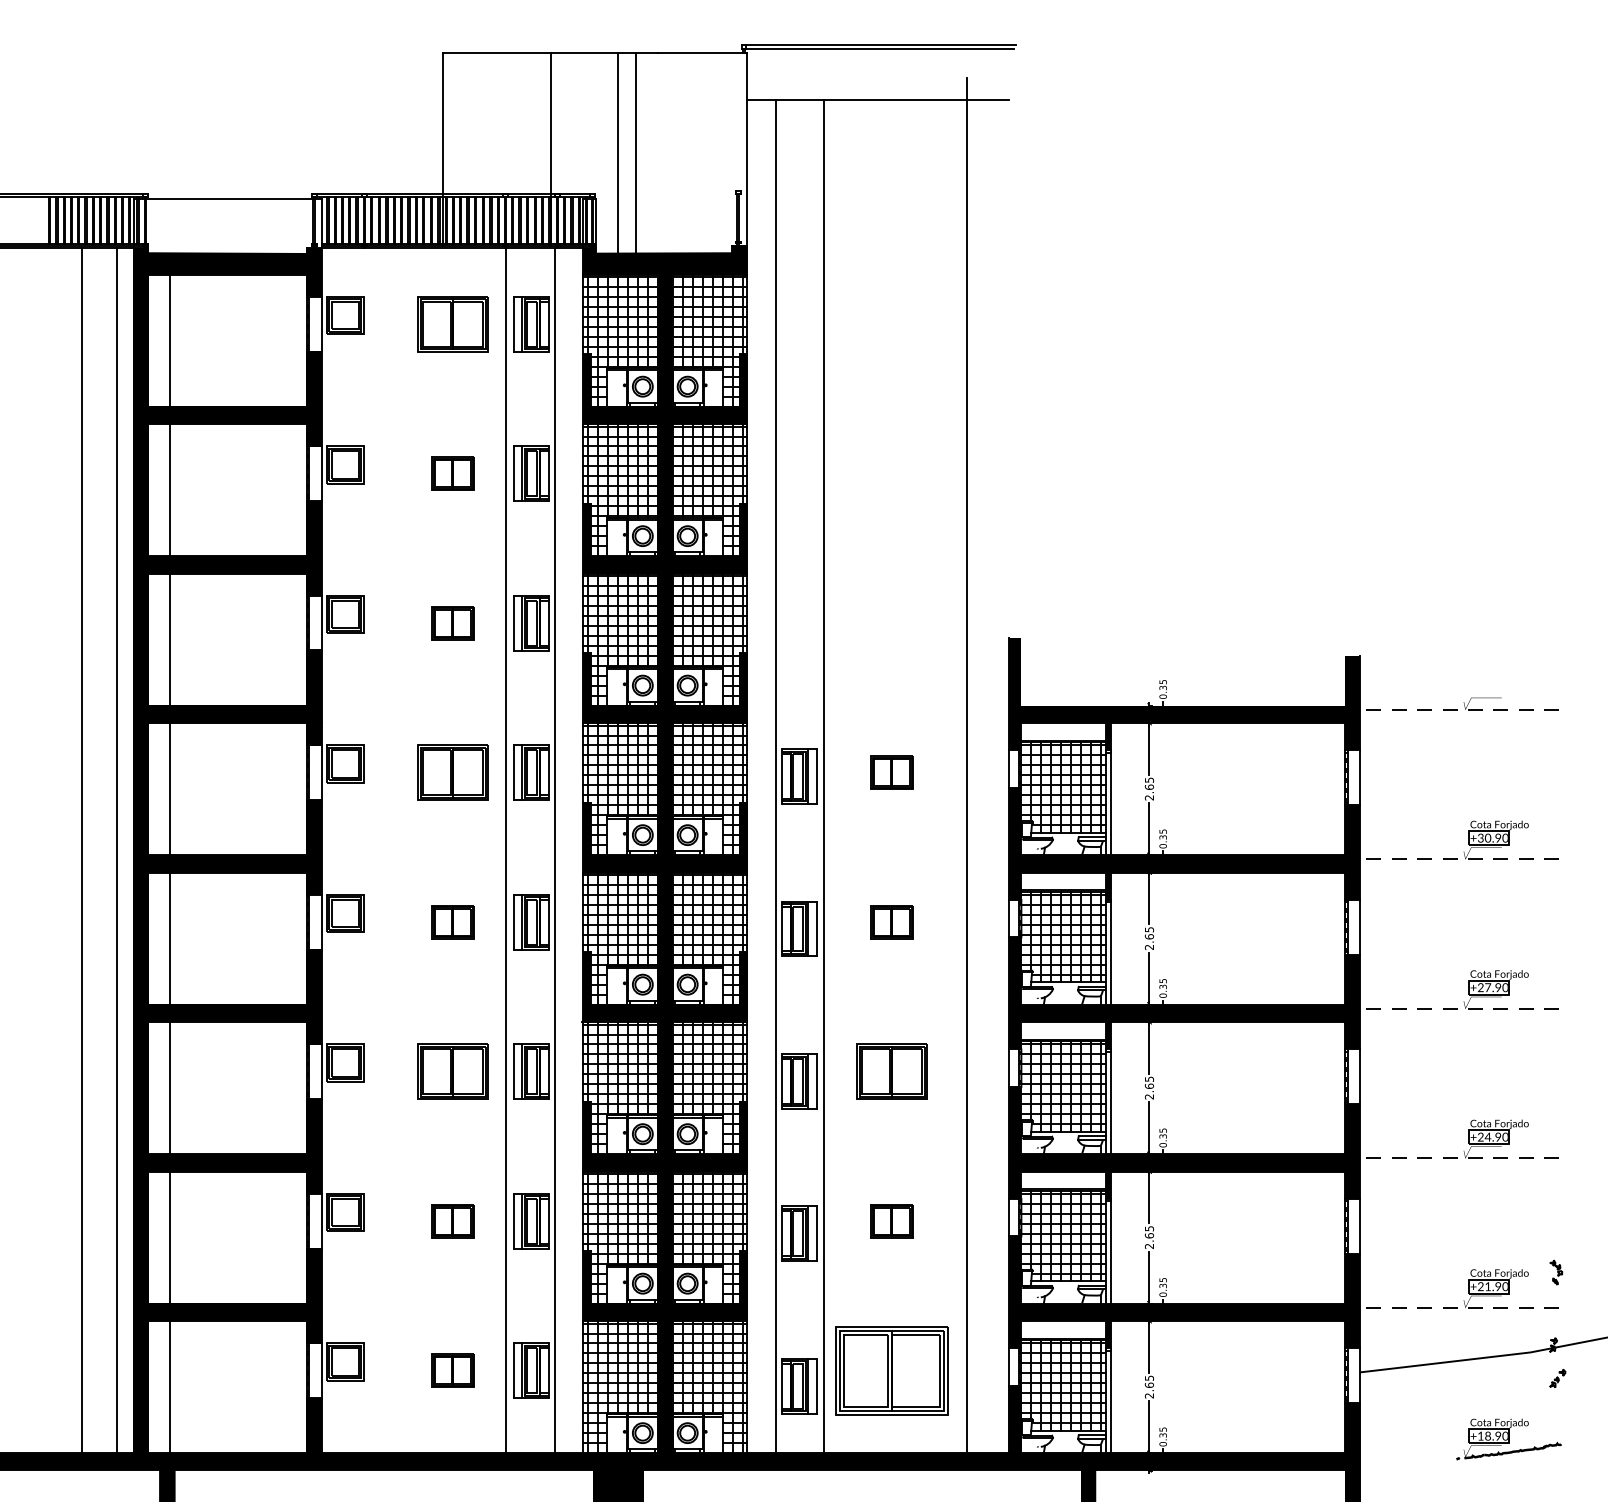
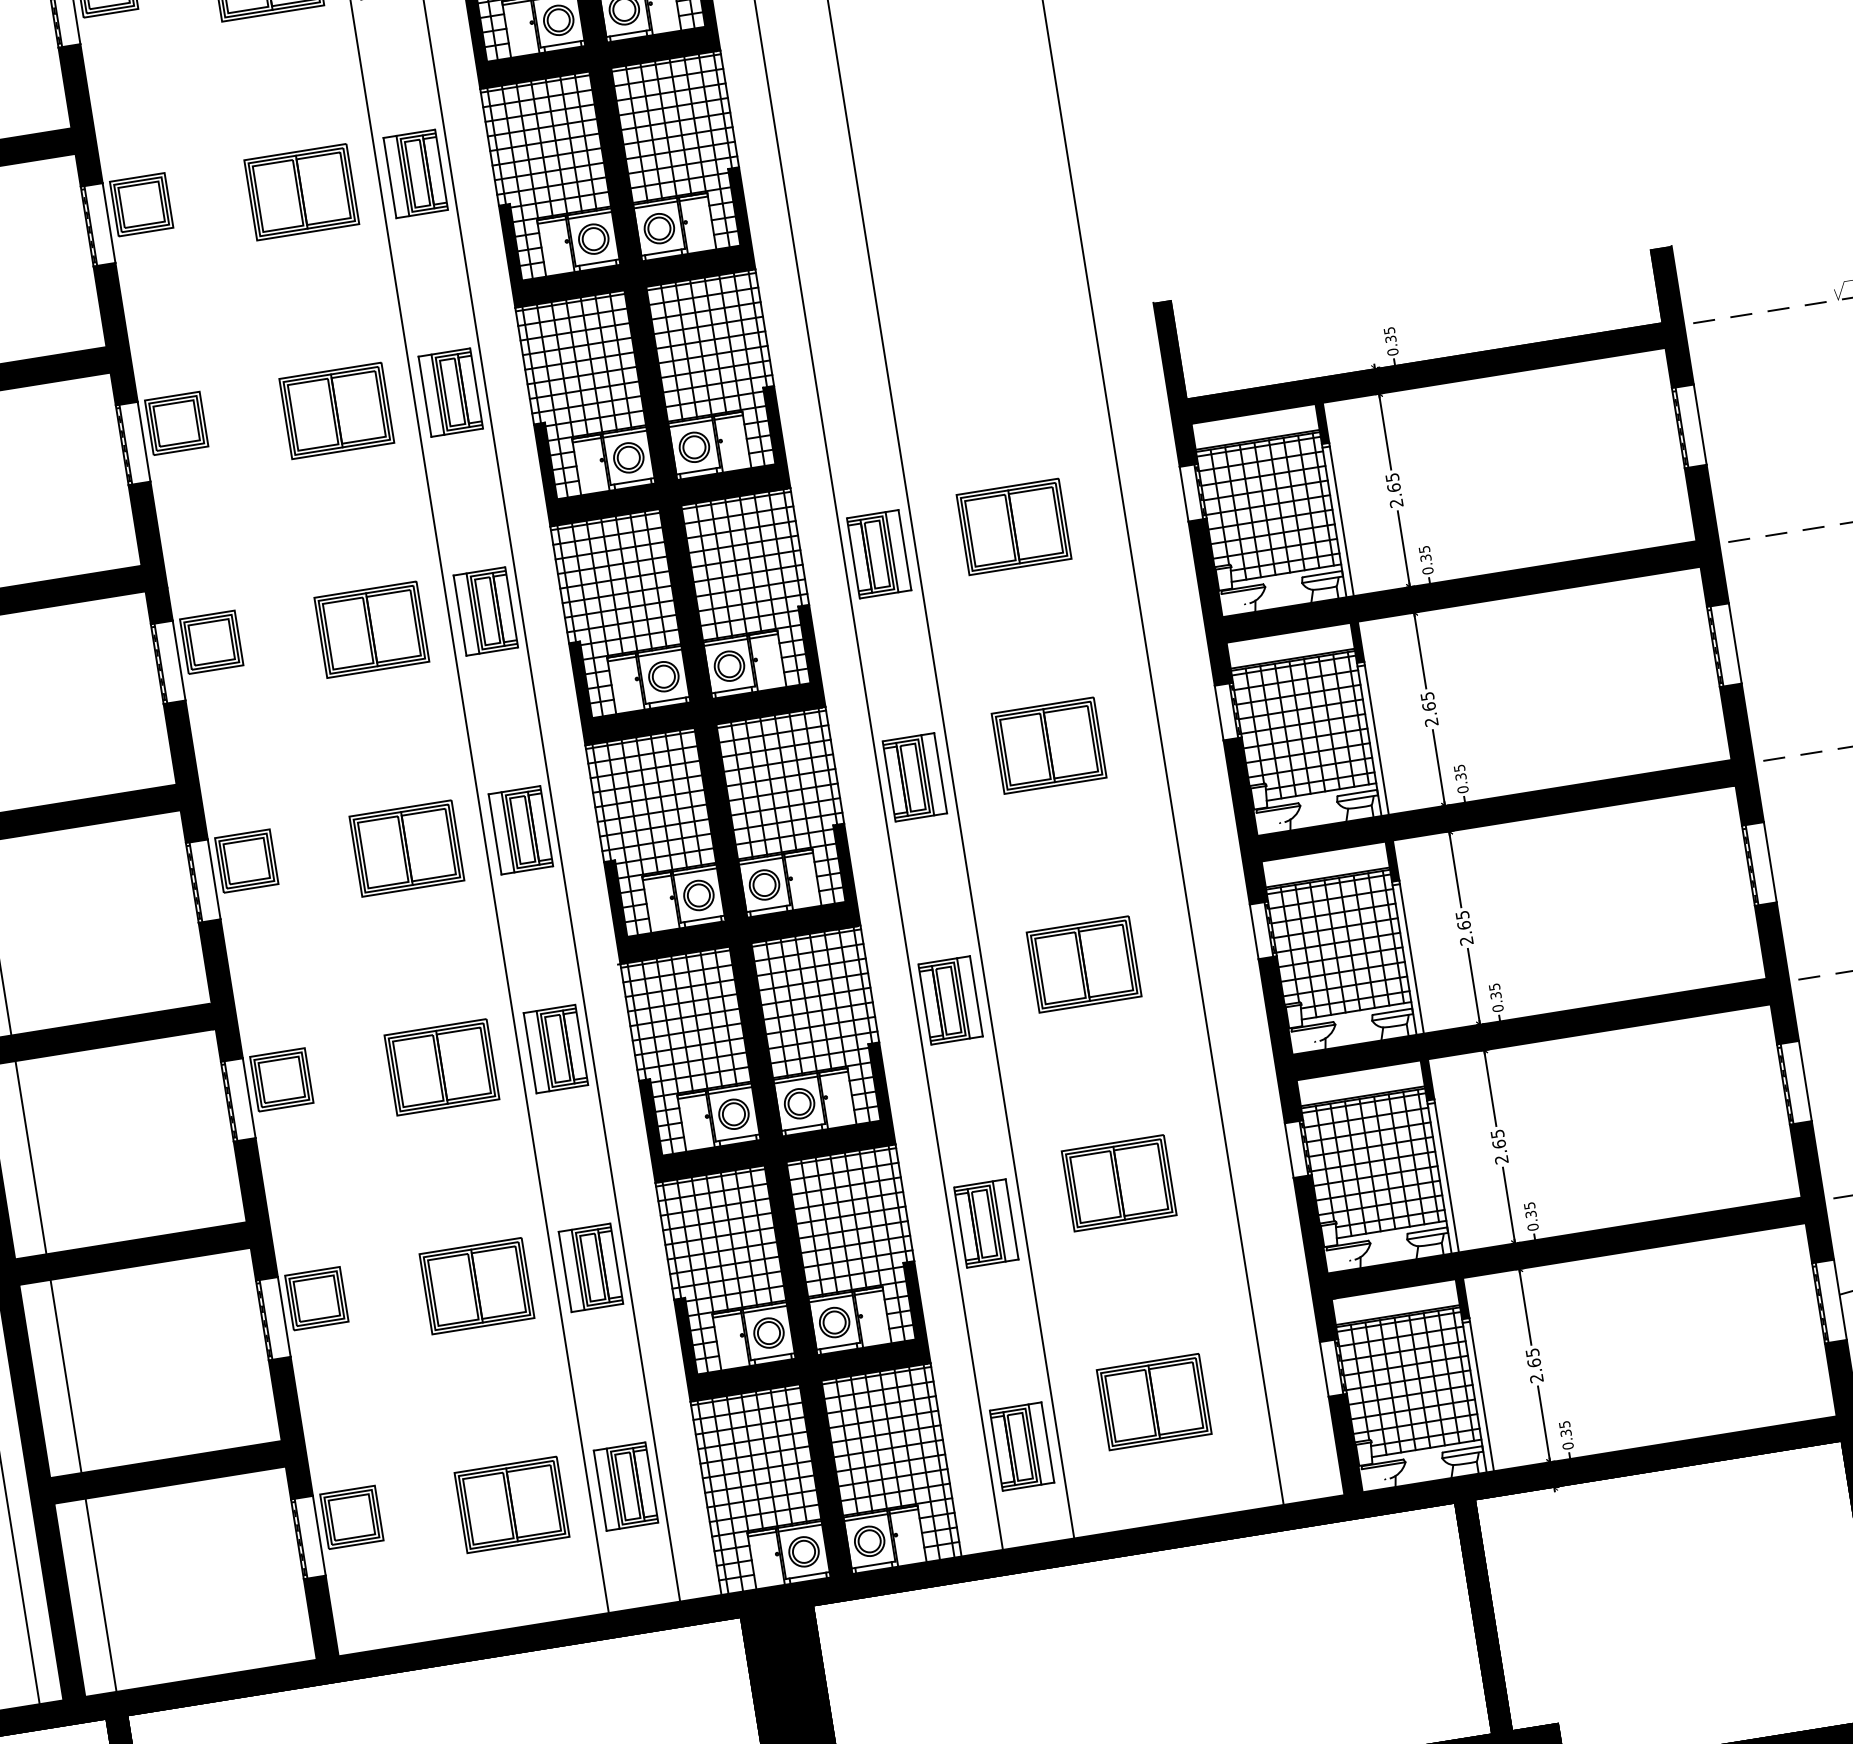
part: (452, 473) -> (300, 192), size x1.67
part: (452, 623) -> (335, 411), size x1.67
part: (891, 772) -> (1013, 526), size x1.67
part: (452, 922) -> (405, 849), size x1.67
part: (891, 922) -> (1048, 746), size x1.67
part: (452, 1221) -> (475, 1286), size x1.67
part: (891, 1221) -> (1118, 1183), size x1.67
part: (452, 1370) -> (510, 1504), size x1.67
part: (891, 1370) -> (1153, 1401), size x0.62

